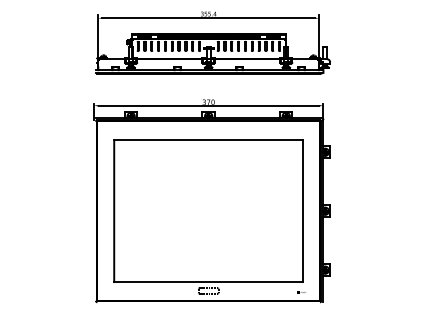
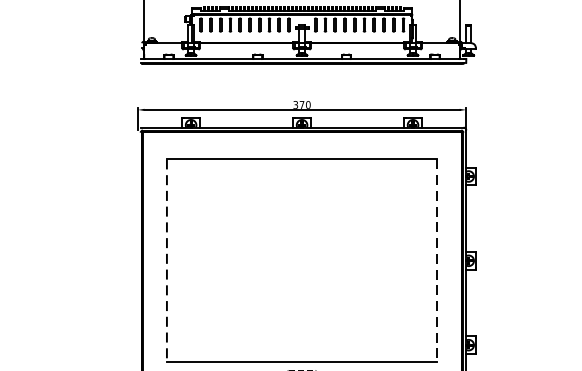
line: (114, 211) -> (167, 261), solid -> dashed
line: (303, 211) -> (437, 261), solid -> dashed

